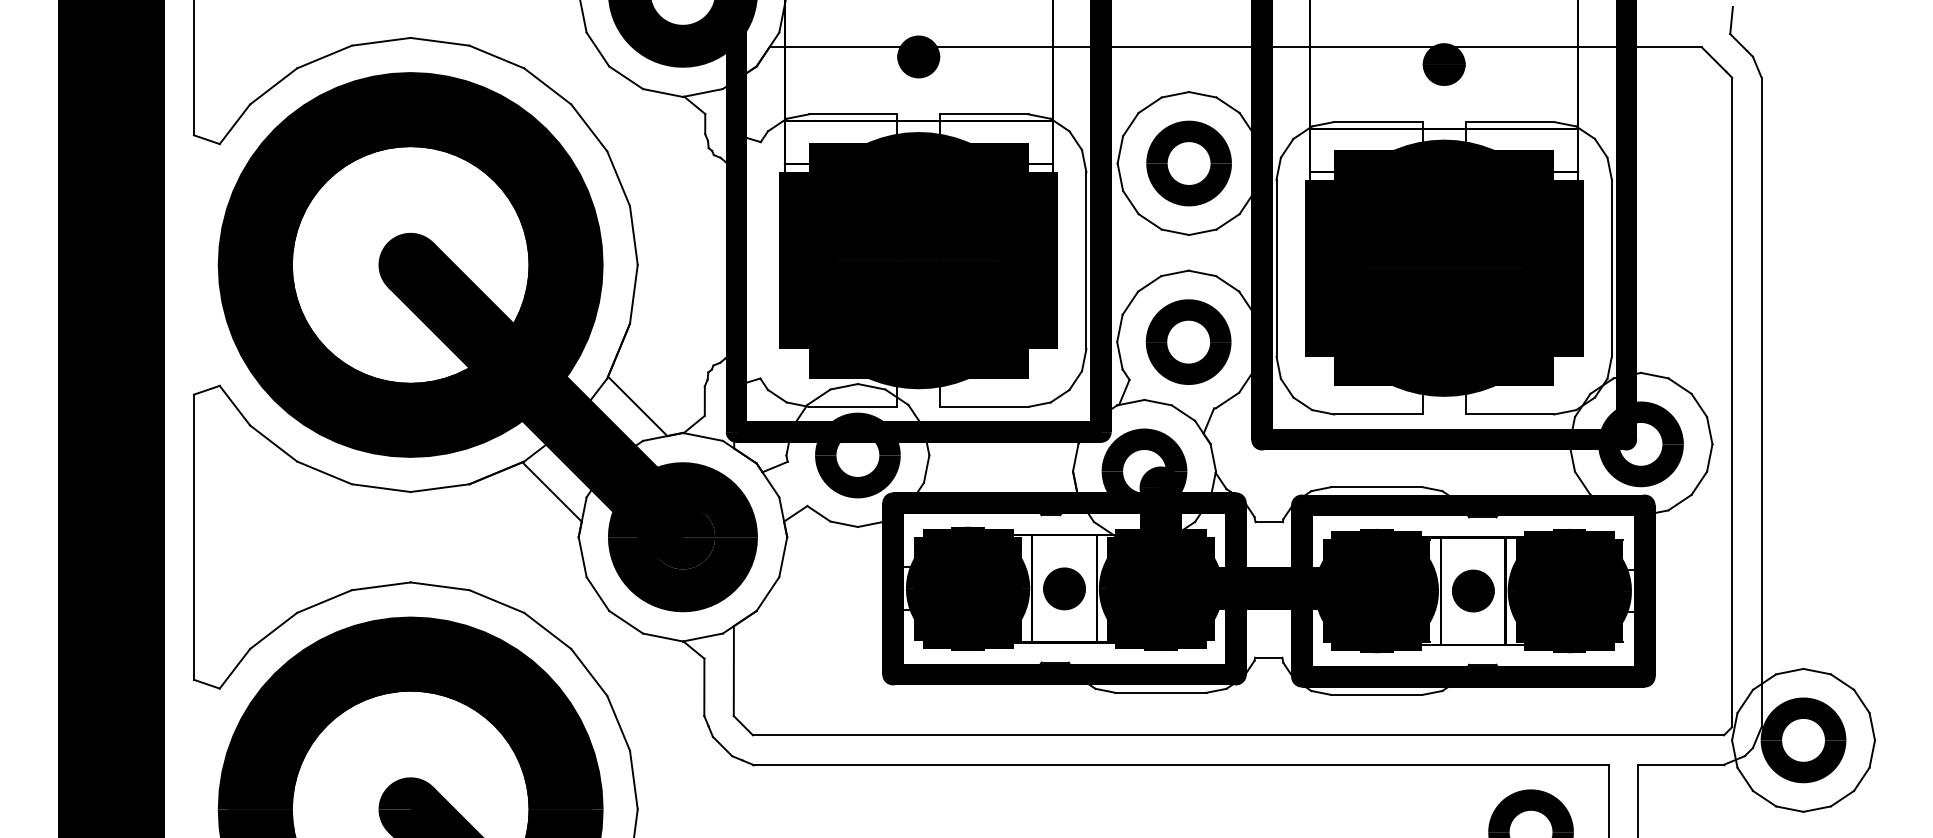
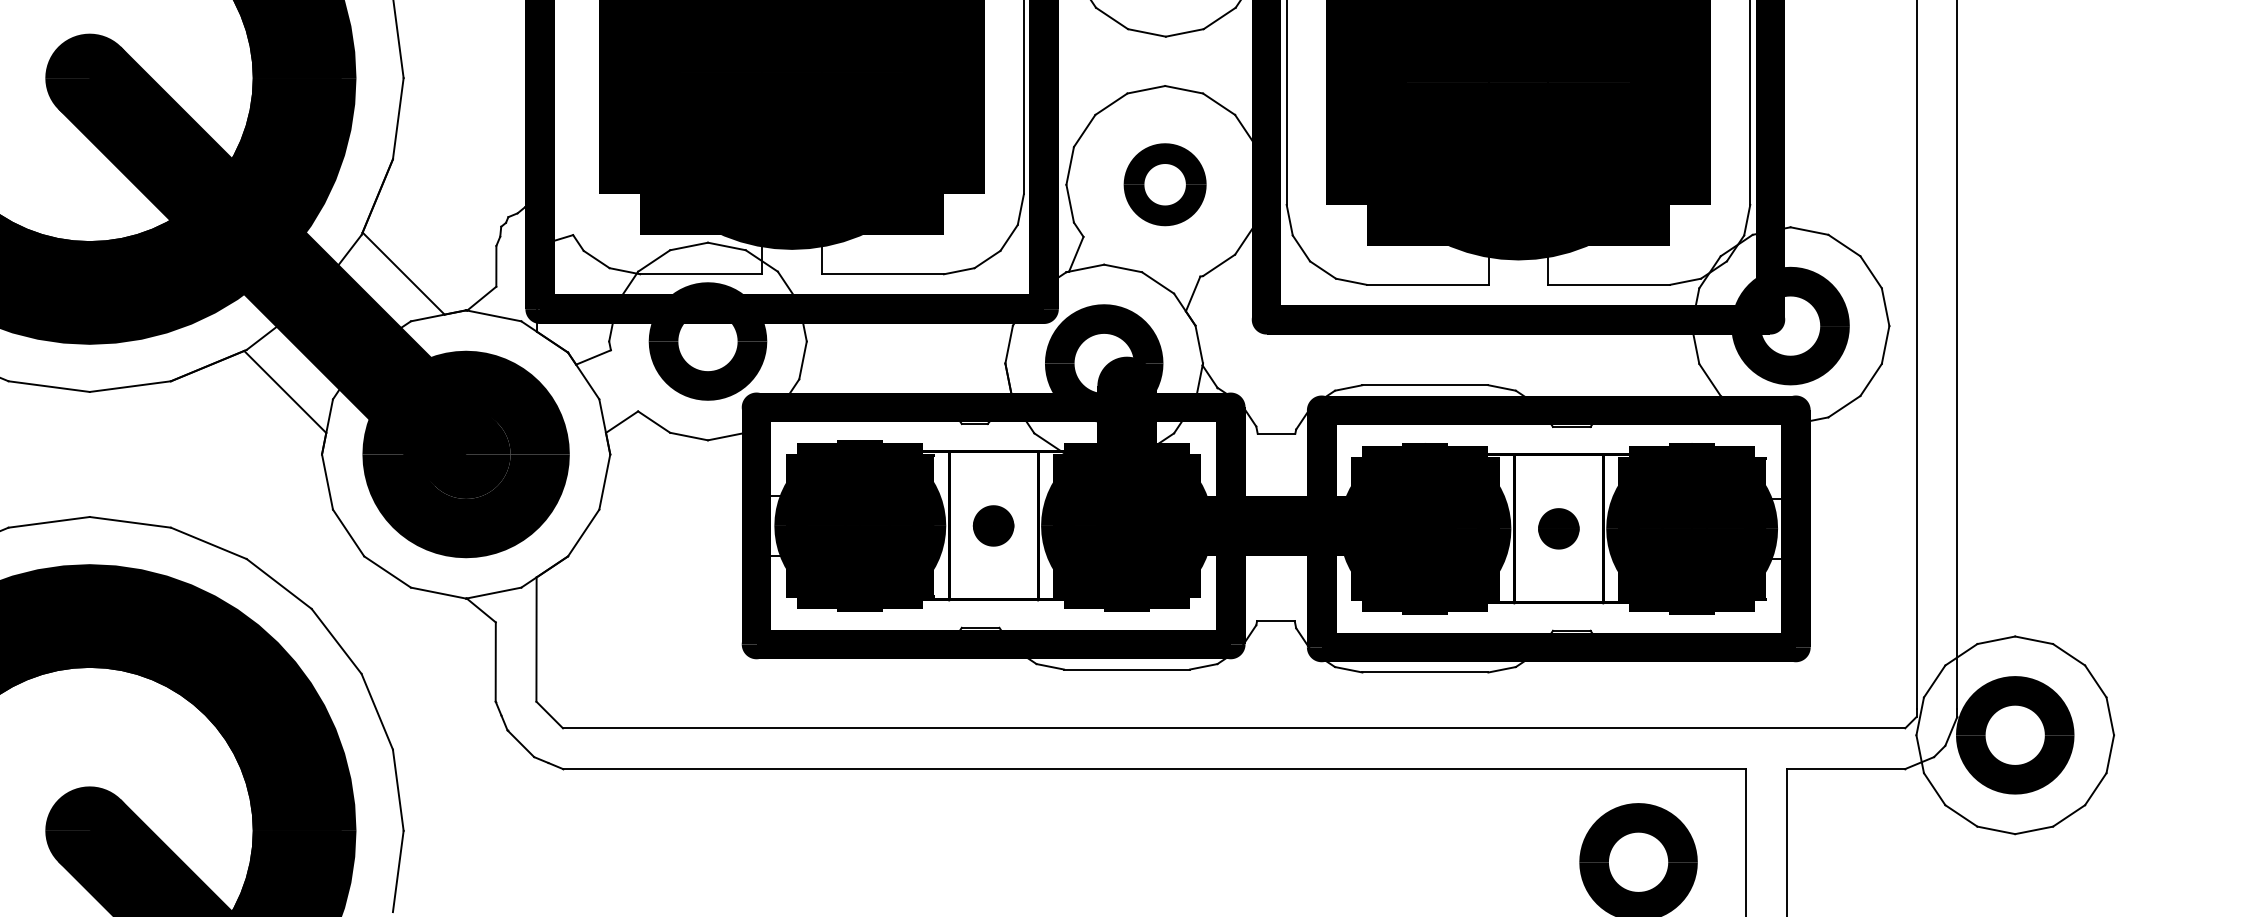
part: (1188, 341) -> (1165, 183), size x0.7
part: (1064, 588) -> (993, 525), size x0.7
part: (1473, 590) -> (1558, 528), size x0.7

